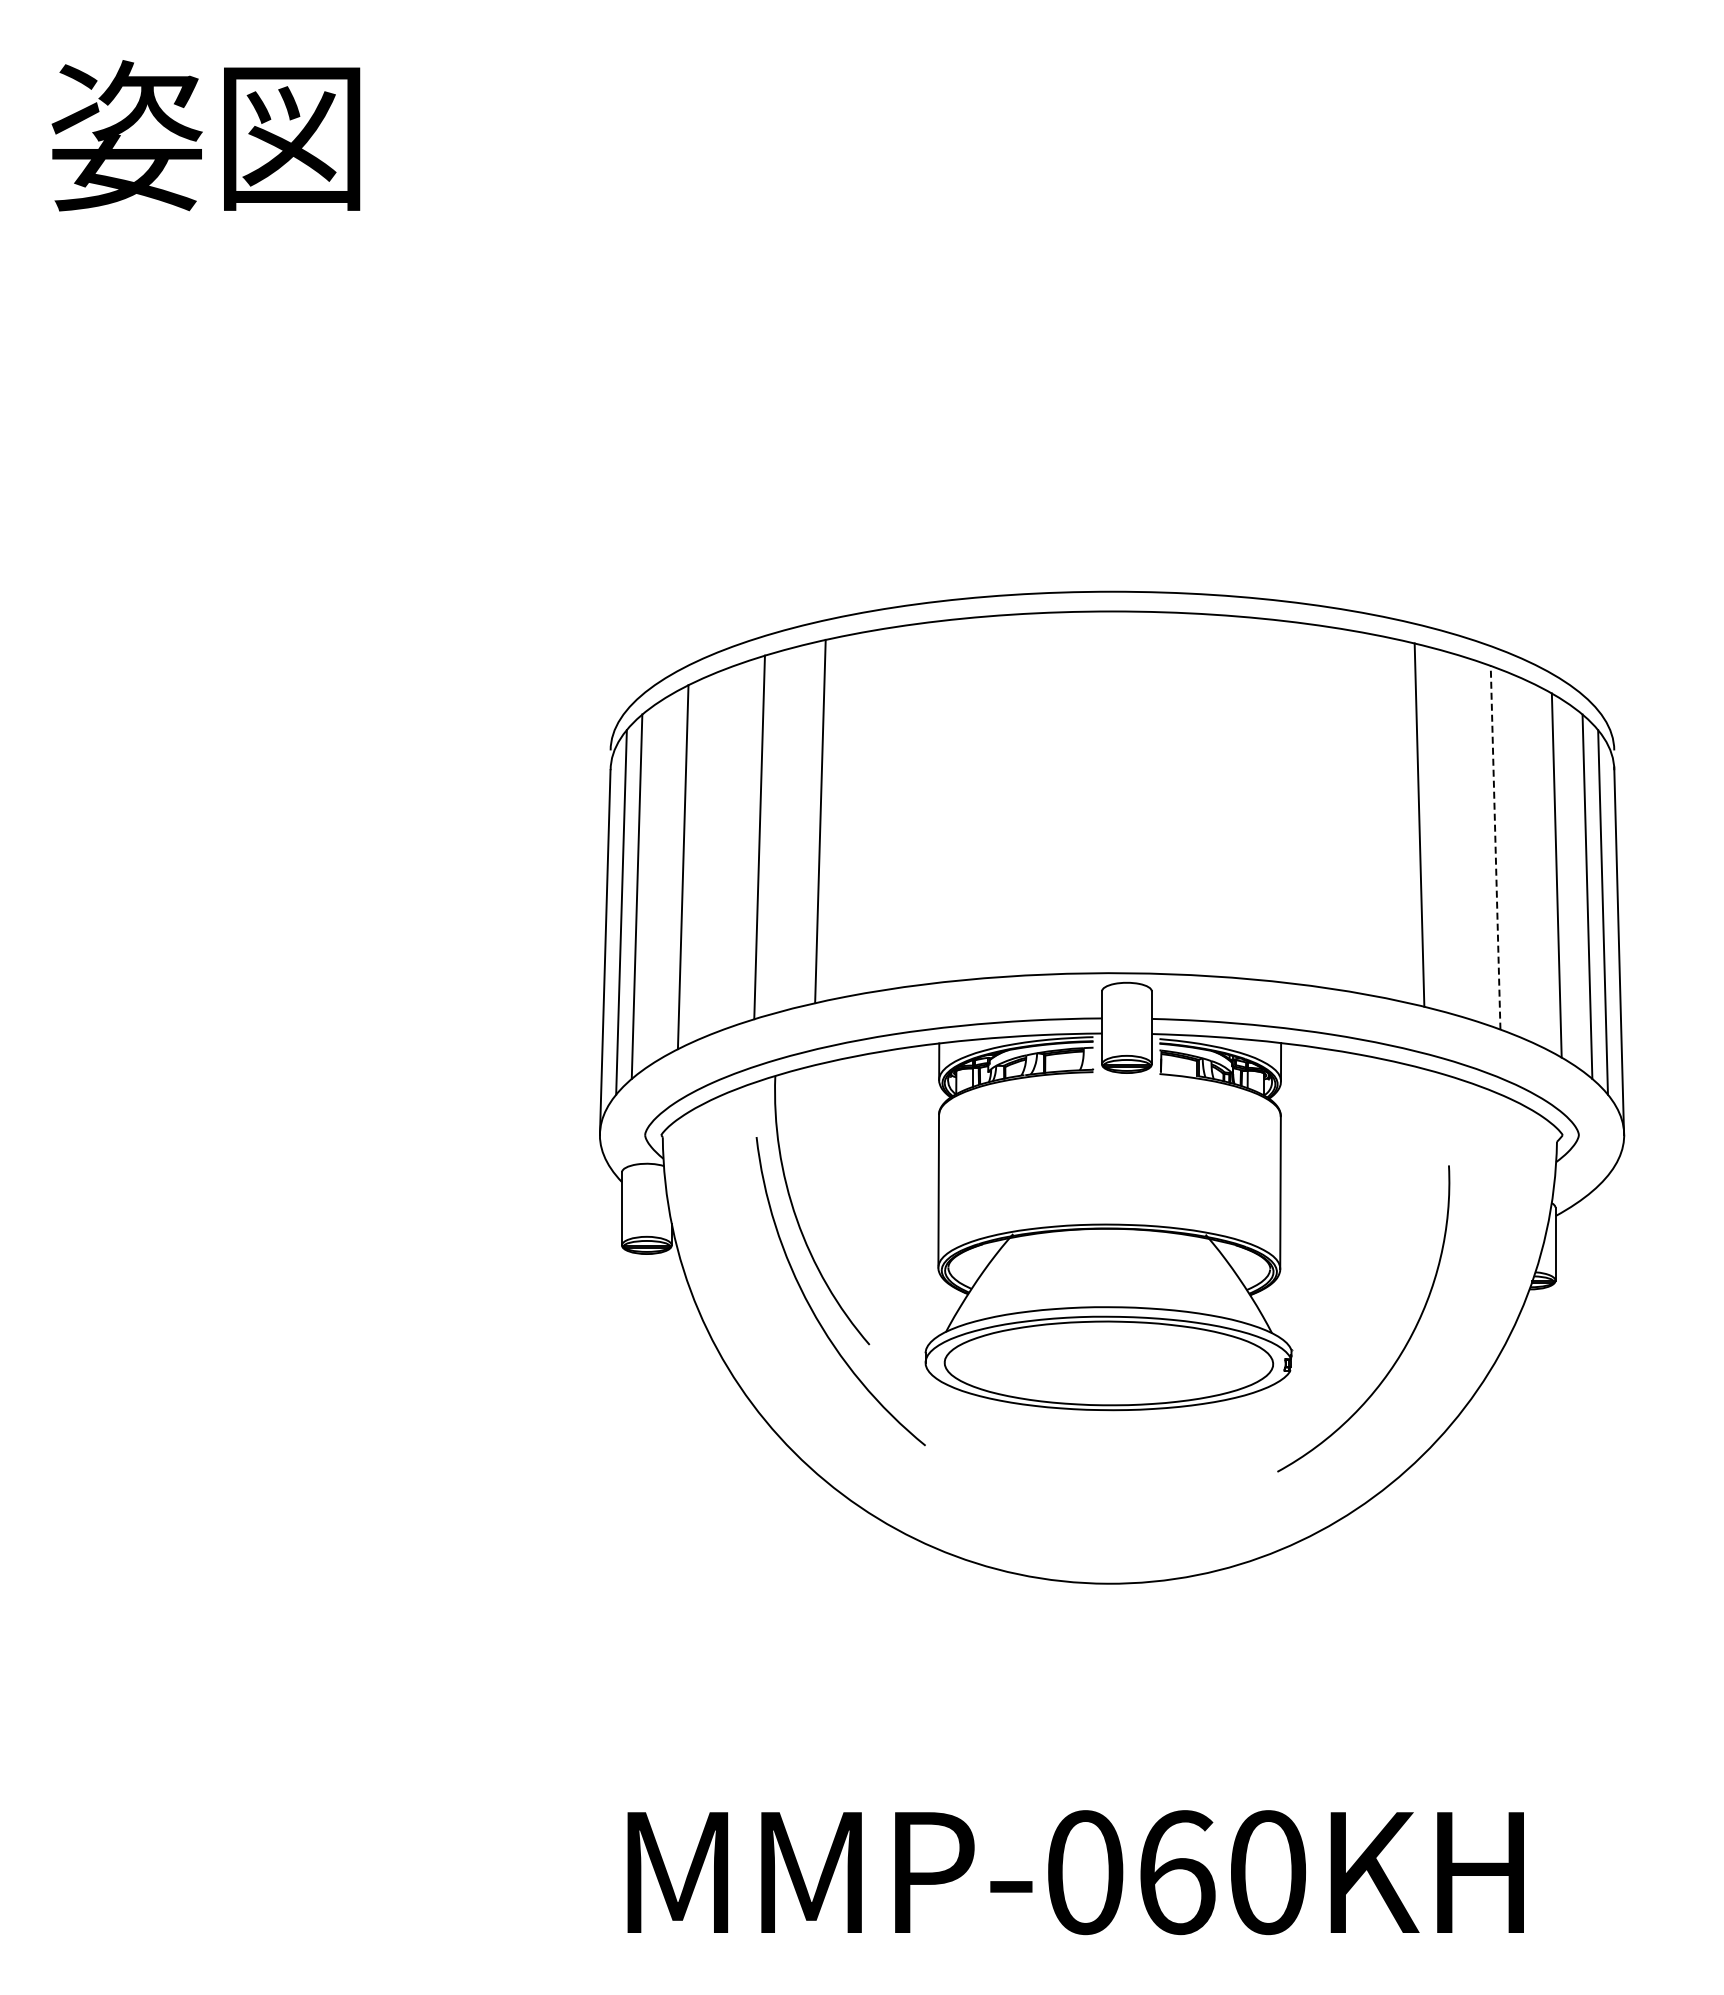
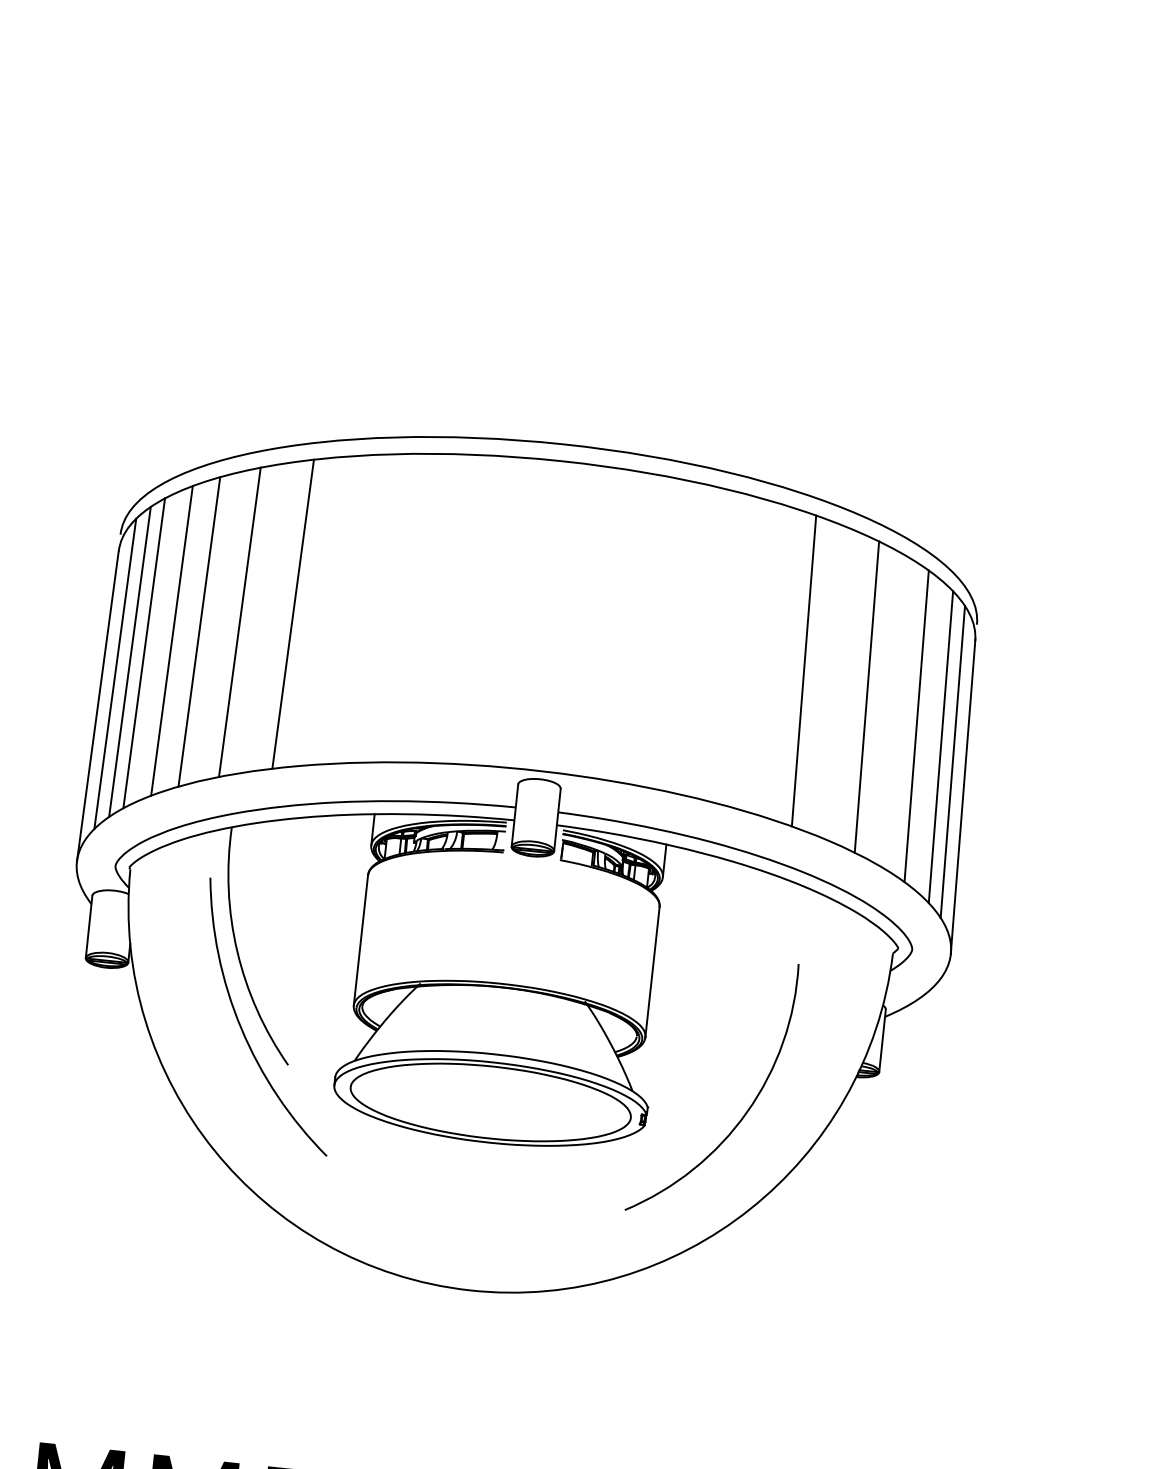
line: (1495, 847) -> (866, 696), dashed -> solid
line: (713, 853) -> (199, 631), added
line: (652, 884) -> (144, 652), added

